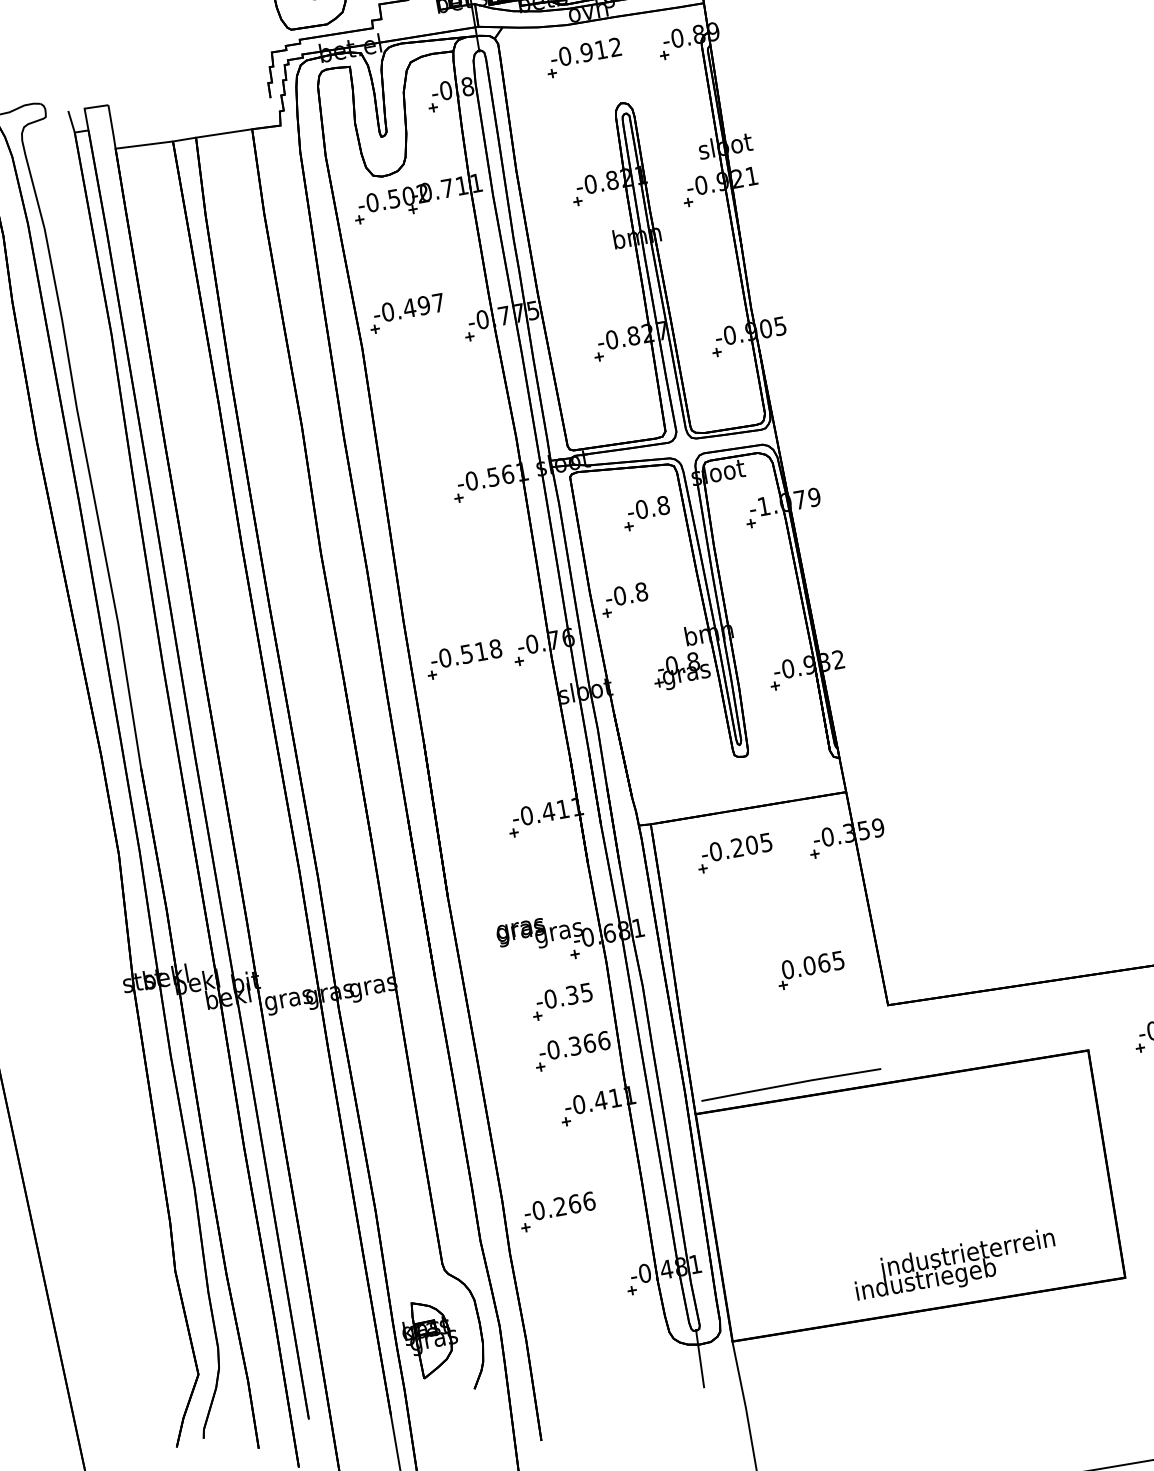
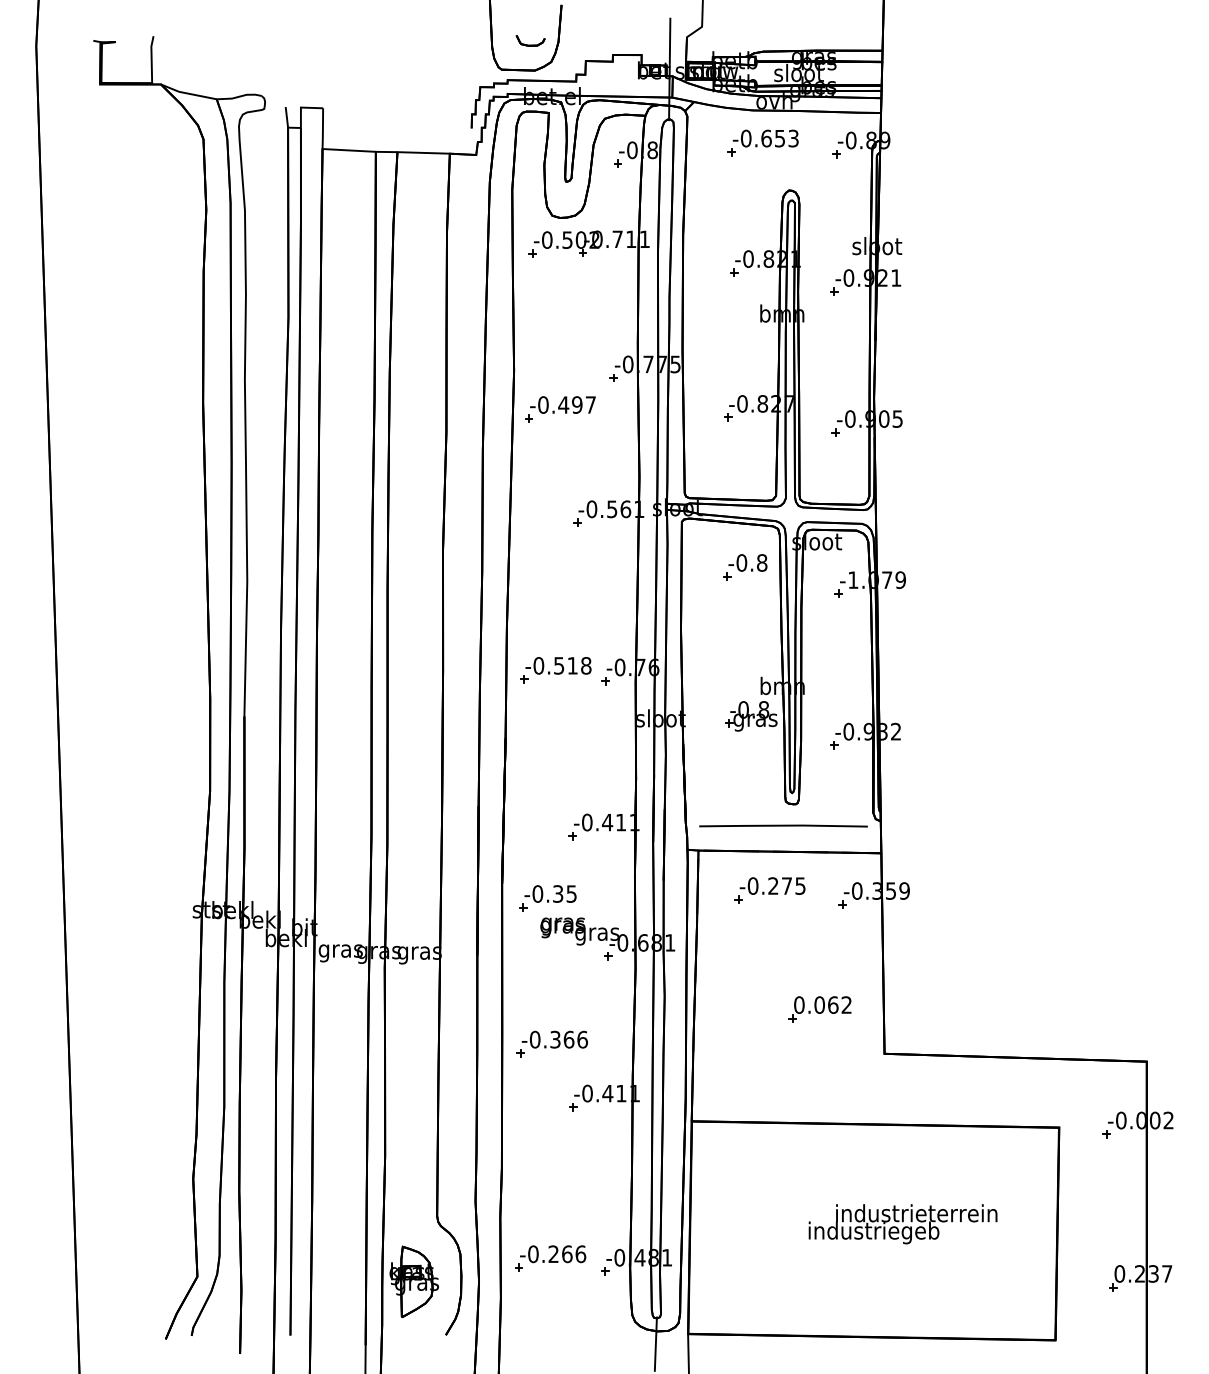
text: (600, 49) -> (779, 138), -0.912 -> -0.653
part: (407, 313) -> (560, 409), moved
part: (624, 600) -> (711, 642), removed
text: (751, 844) -> (786, 885), -0.205 -> -0.275
text: (838, 959) -> (846, 1004), 0.065 -> 0.062
part: (561, 1001) -> (547, 898), moved
part: (571, 1050) -> (551, 1043), moved
line: (791, 1083) -> (783, 825), moved
part: (557, 1211) -> (550, 1258), moved
text: (954, 1266) -> (902, 1224), moved

